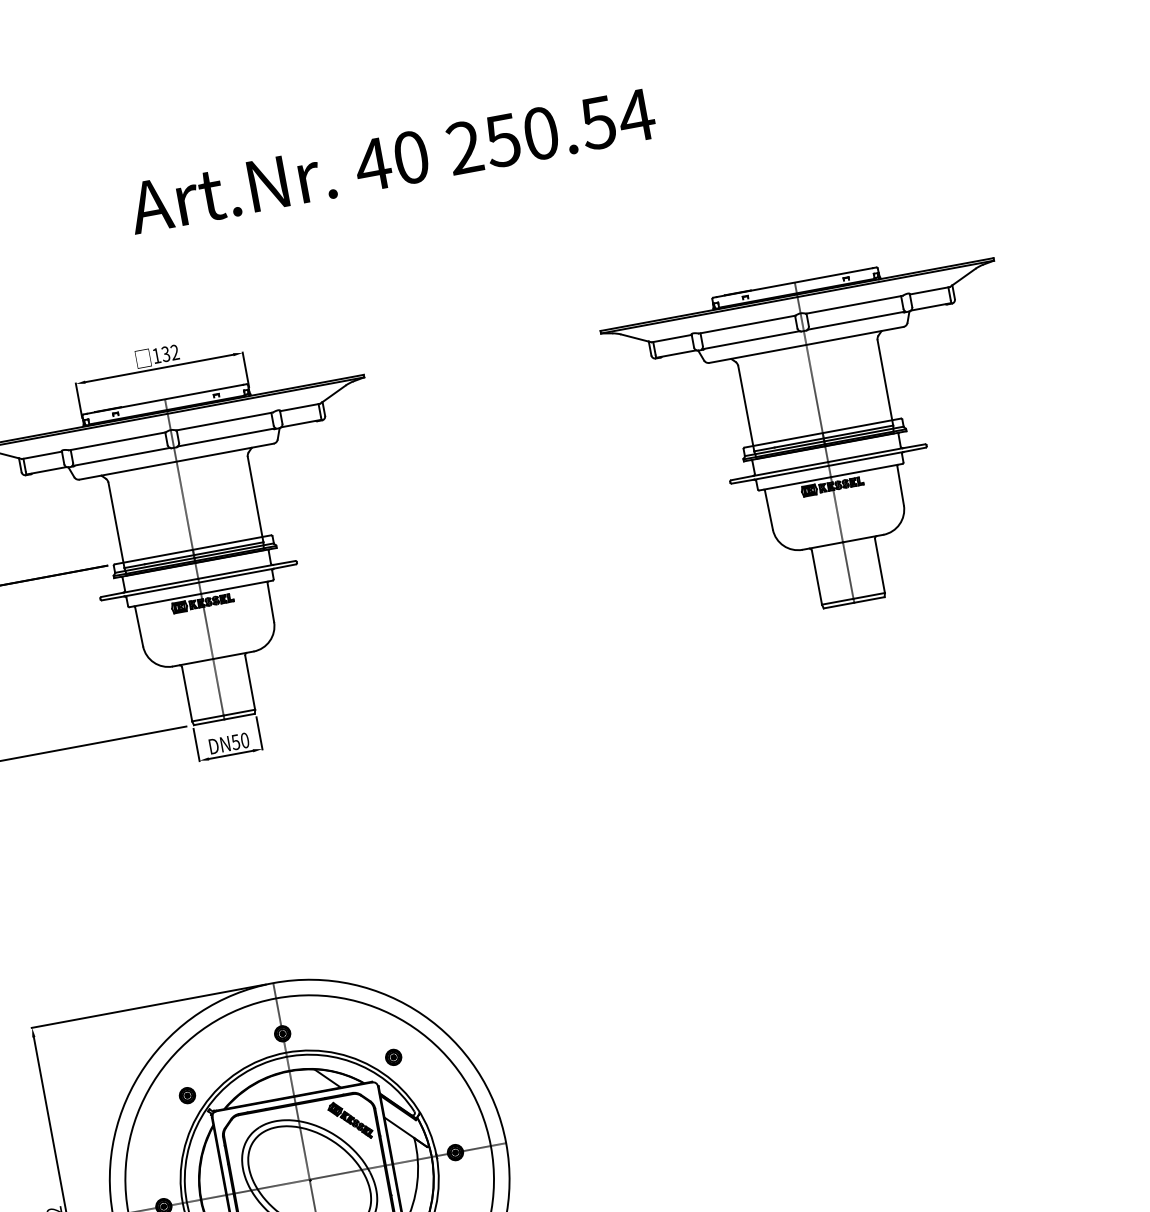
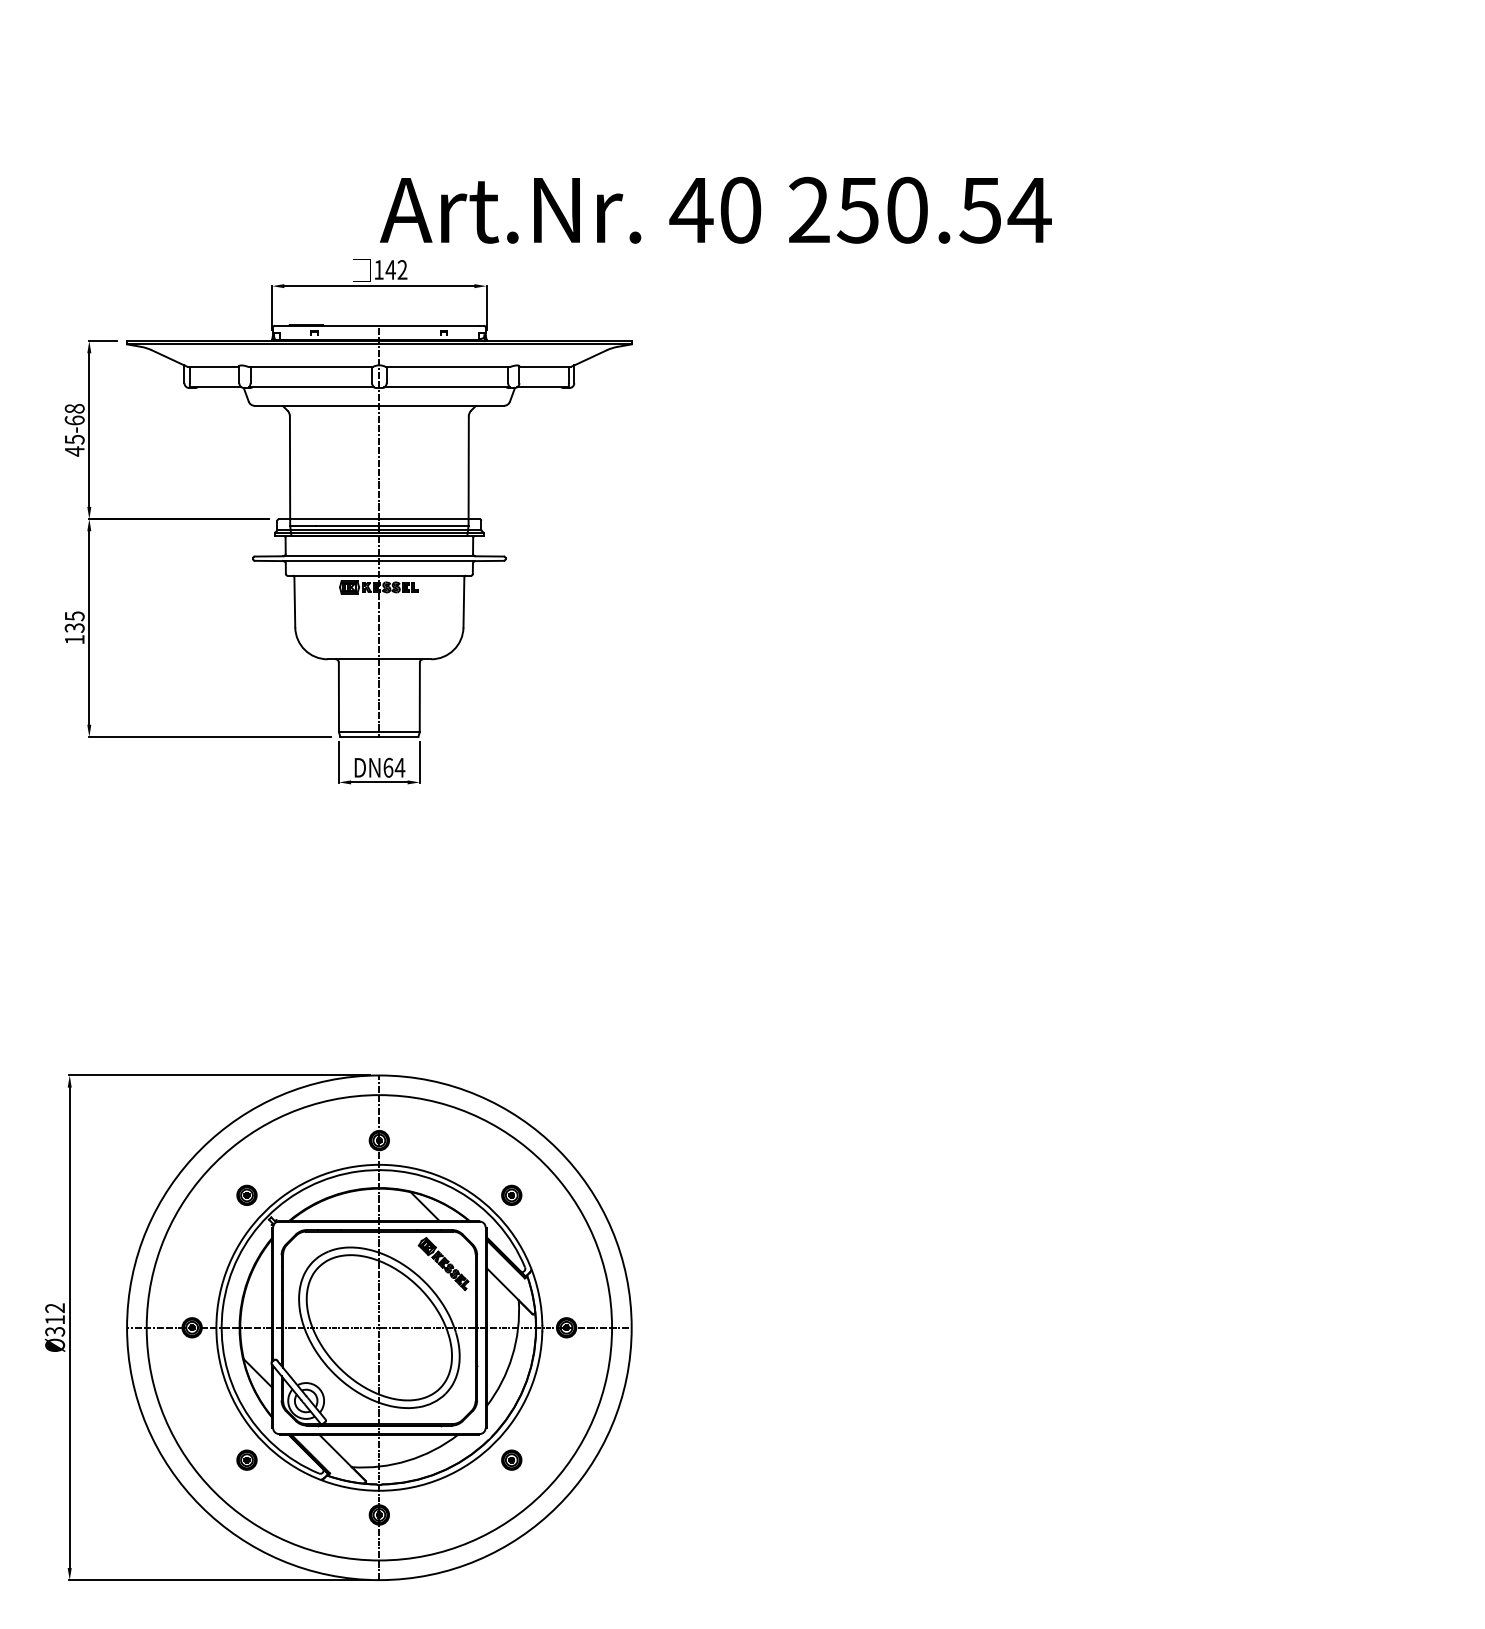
text: (391, 160) -> (715, 209), moved
text: (165, 353) -> (390, 269), 132 -> 142
part: (823, 442) -> (1187, 530), removed
text: (240, 741) -> (394, 767), DN50 -> DN64

